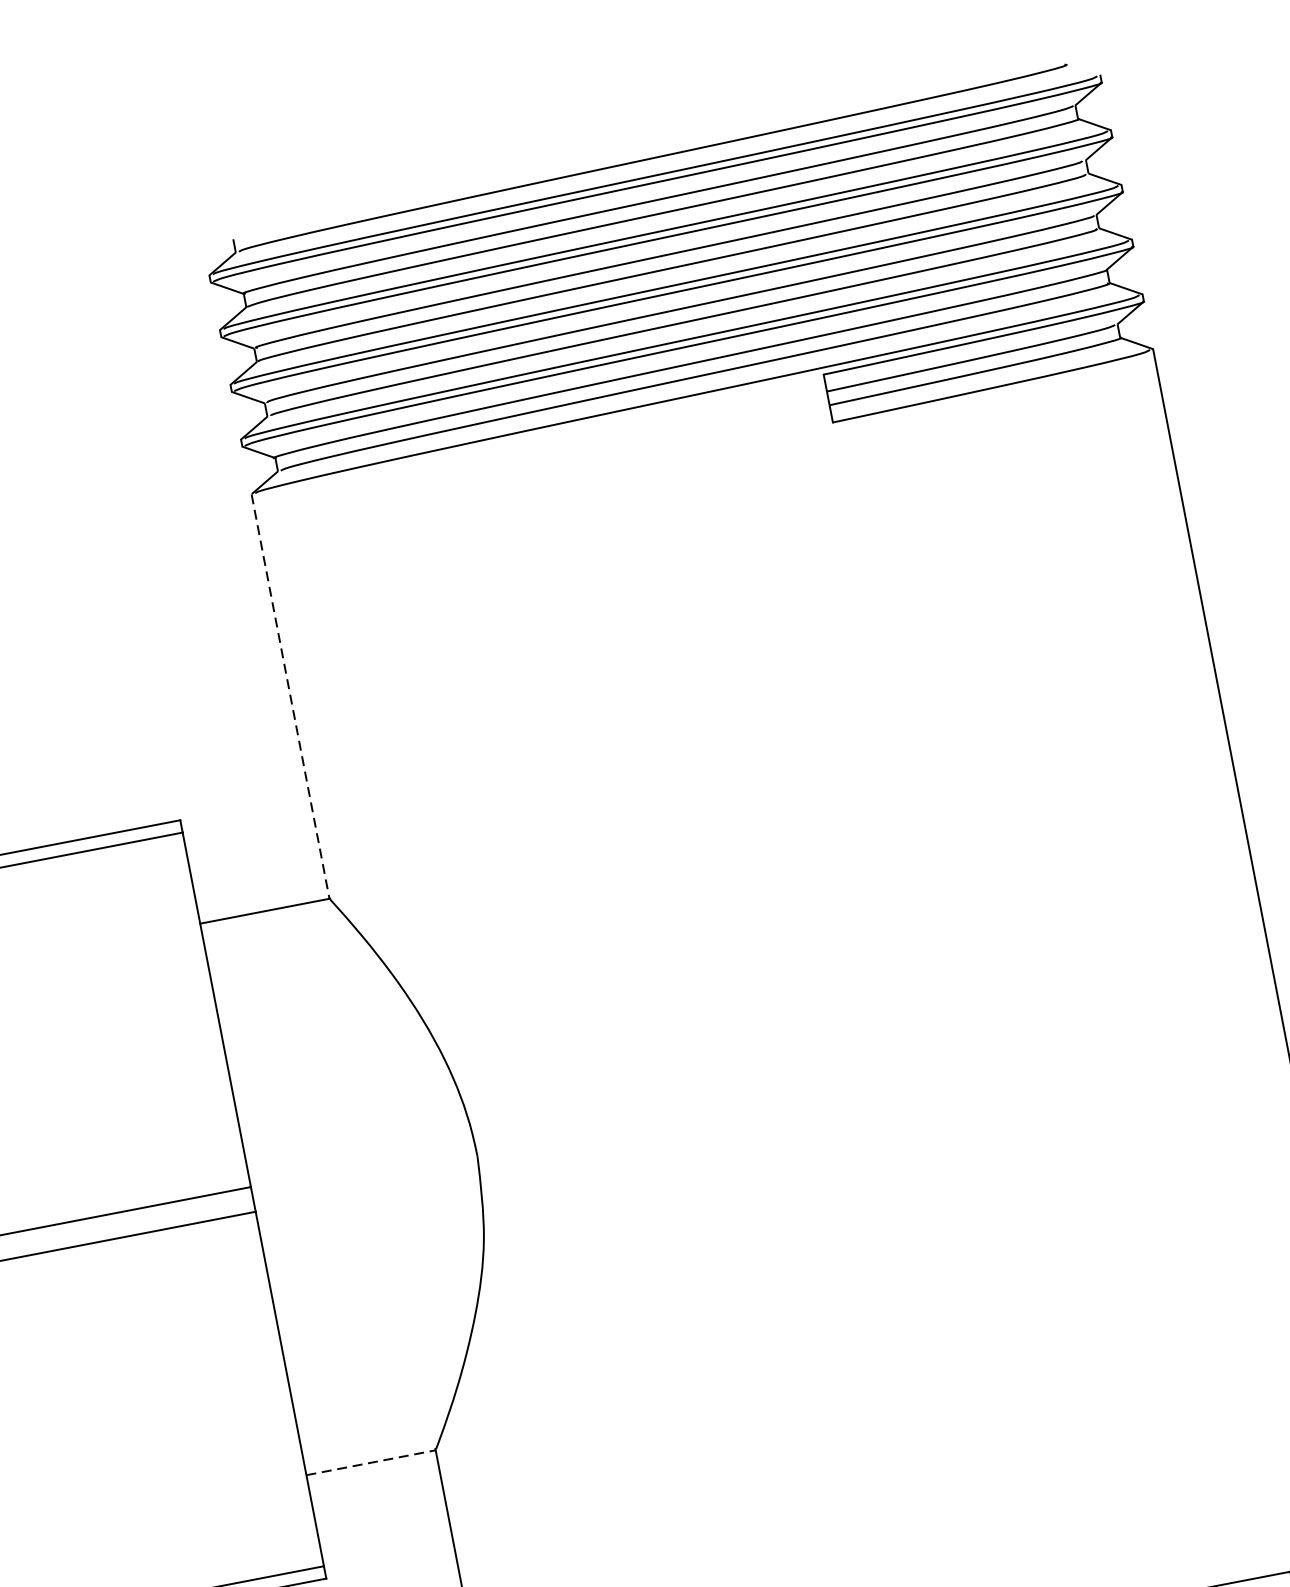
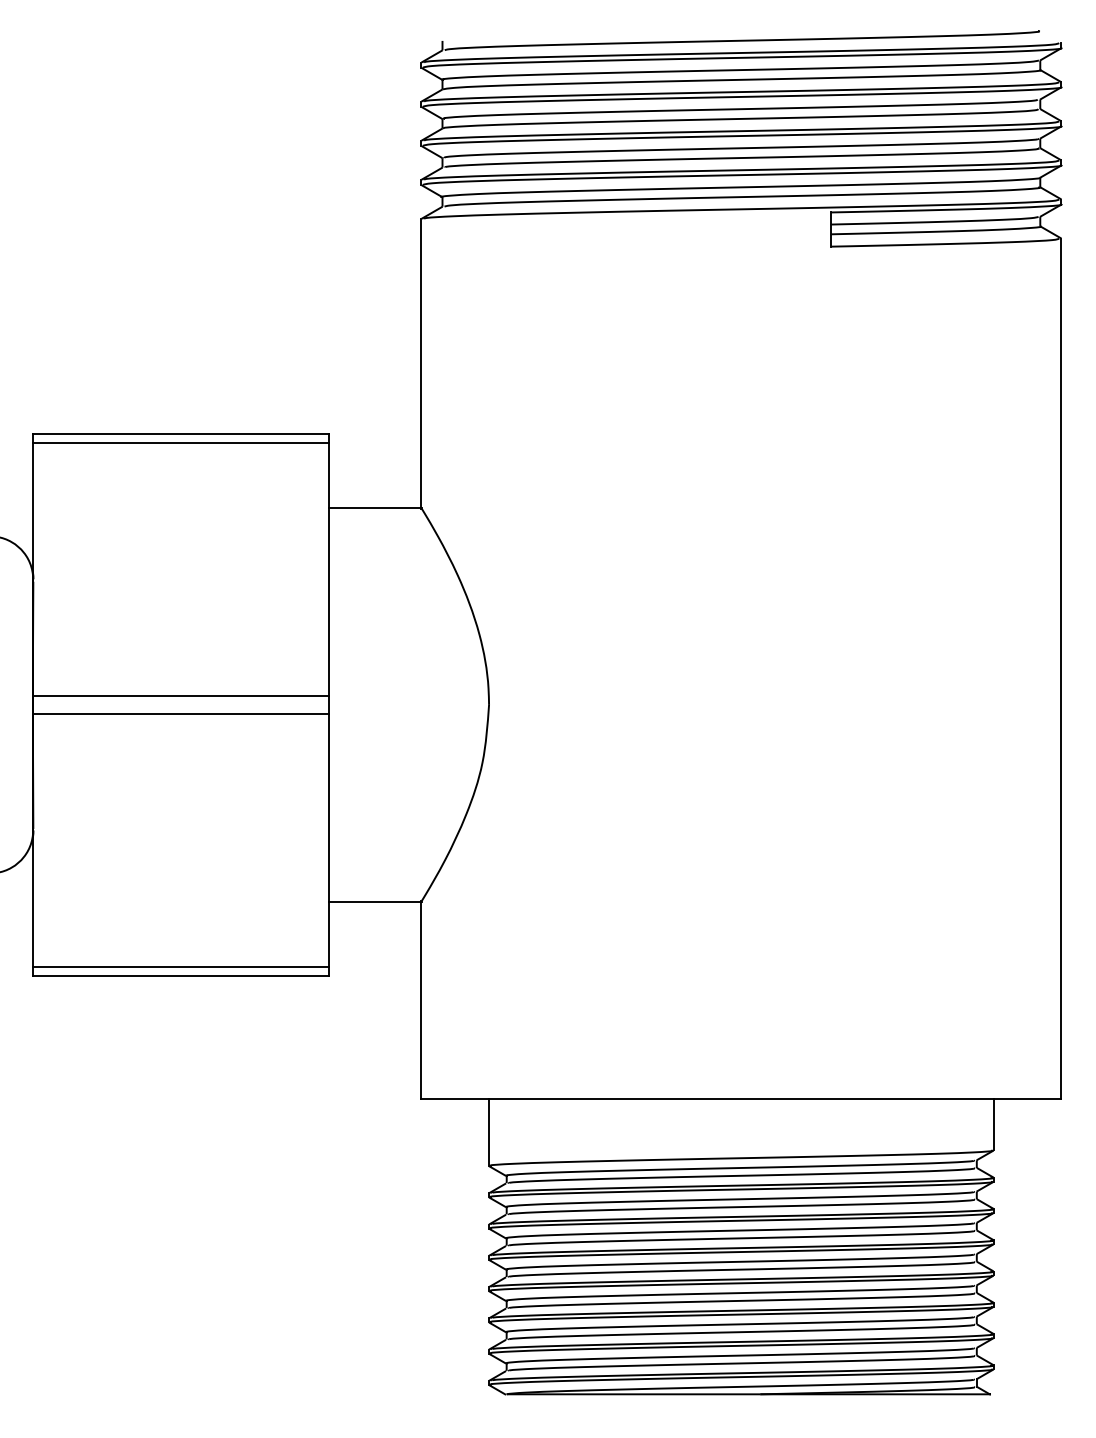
line: (290, 696) -> (421, 363), dashed -> solid
line: (371, 1462) -> (375, 901), dashed -> solid

